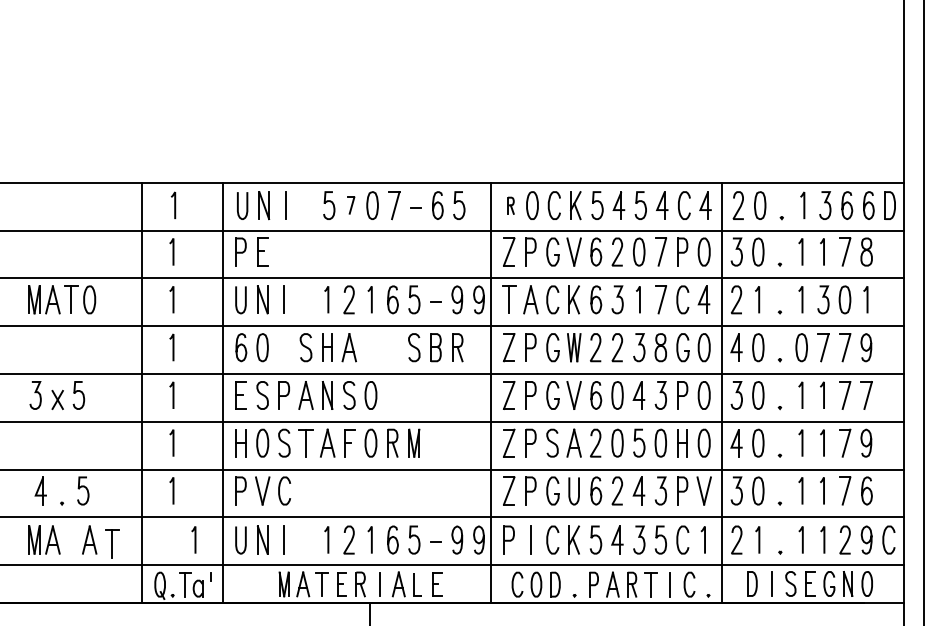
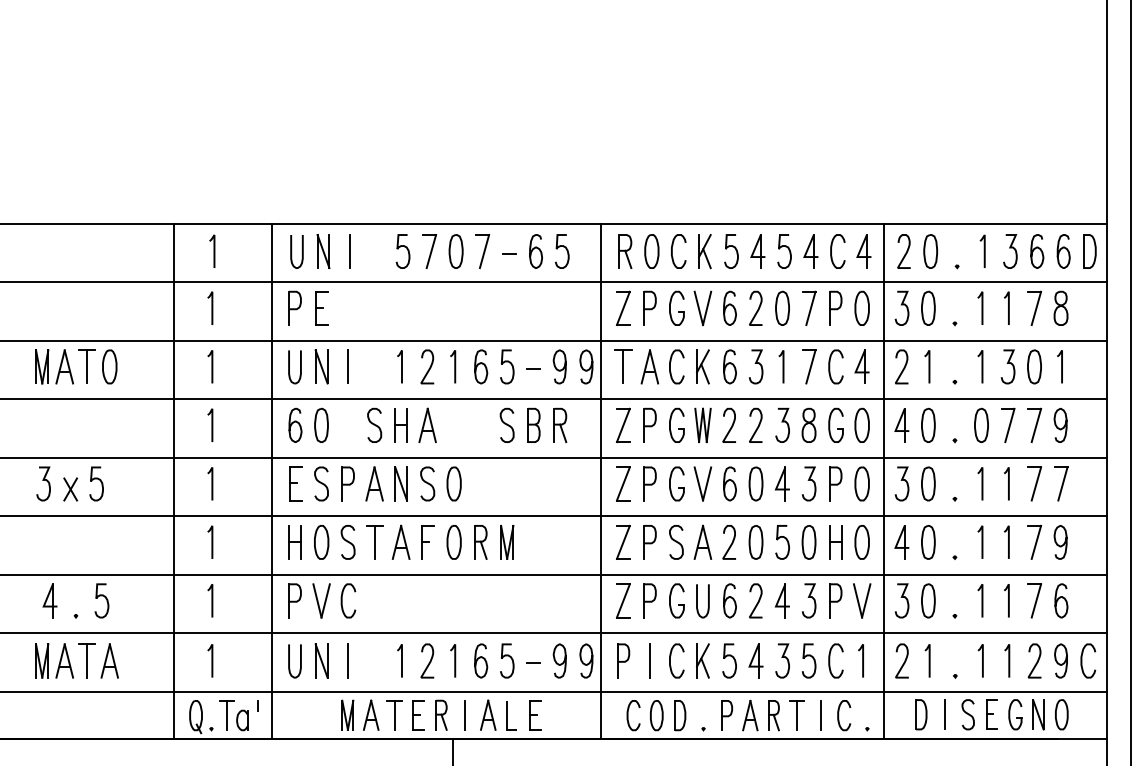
part: (351, 205) -> (430, 251), size x1.67
part: (510, 205) -> (624, 251), size x1.67
line: (194, 539) -> (211, 660), moved
part: (112, 543) -> (87, 660), moved

